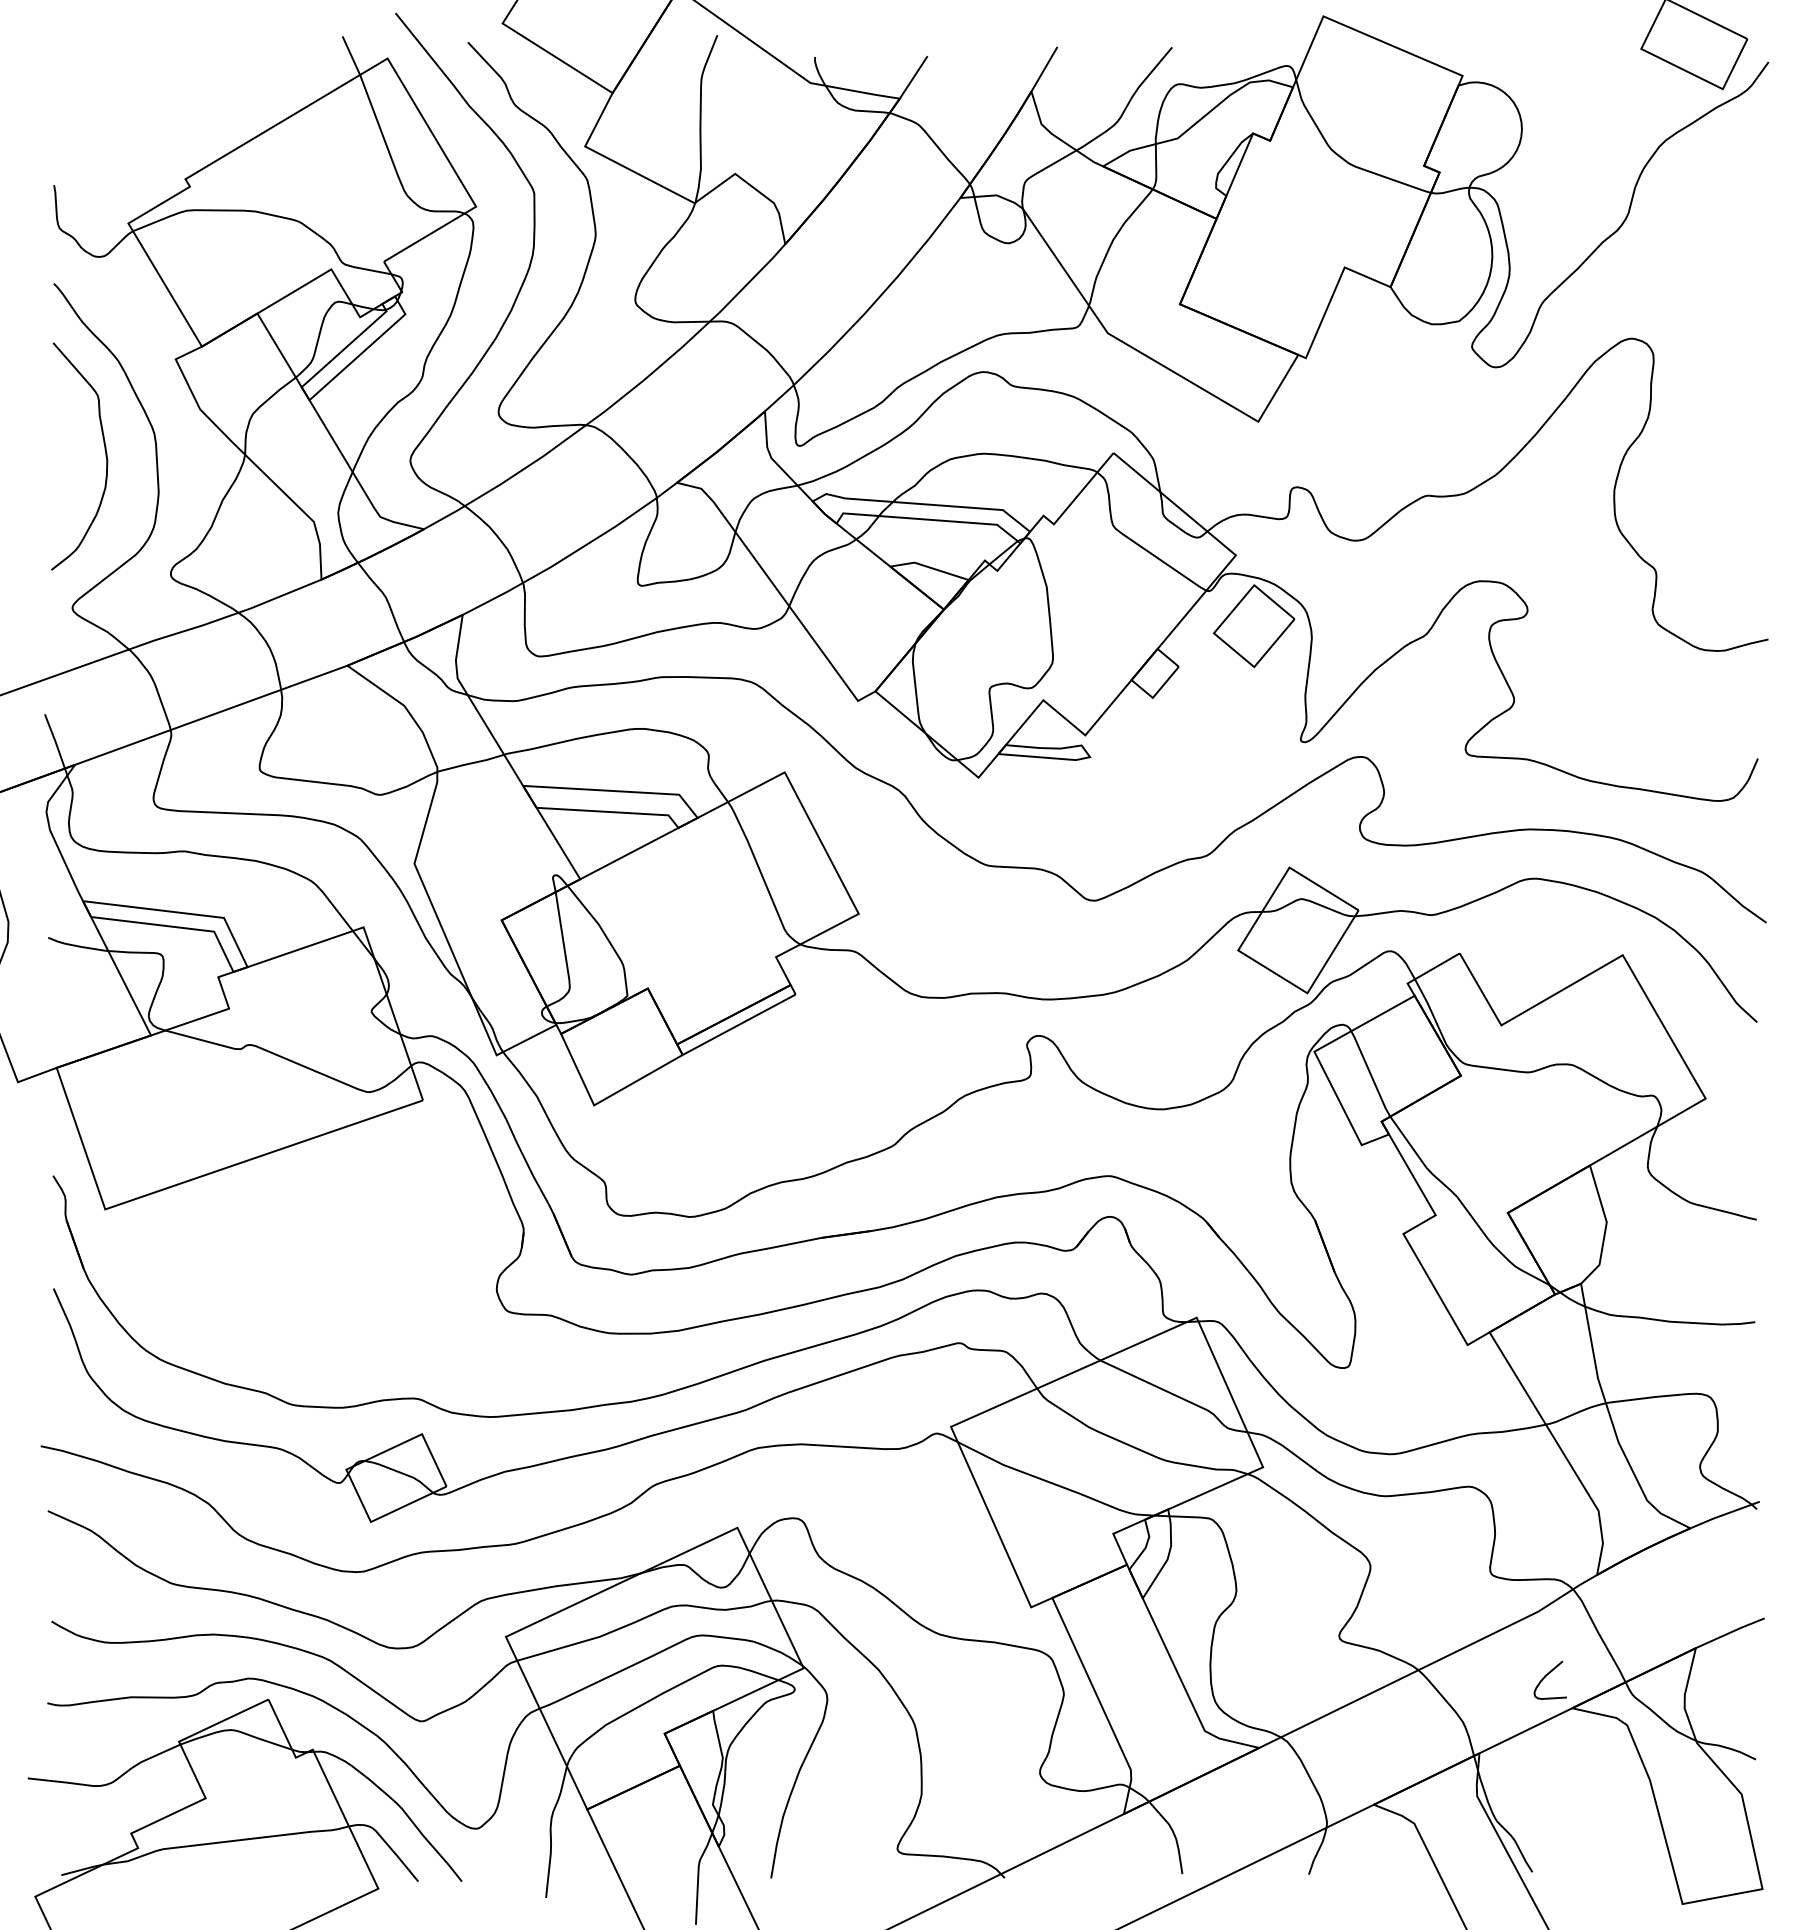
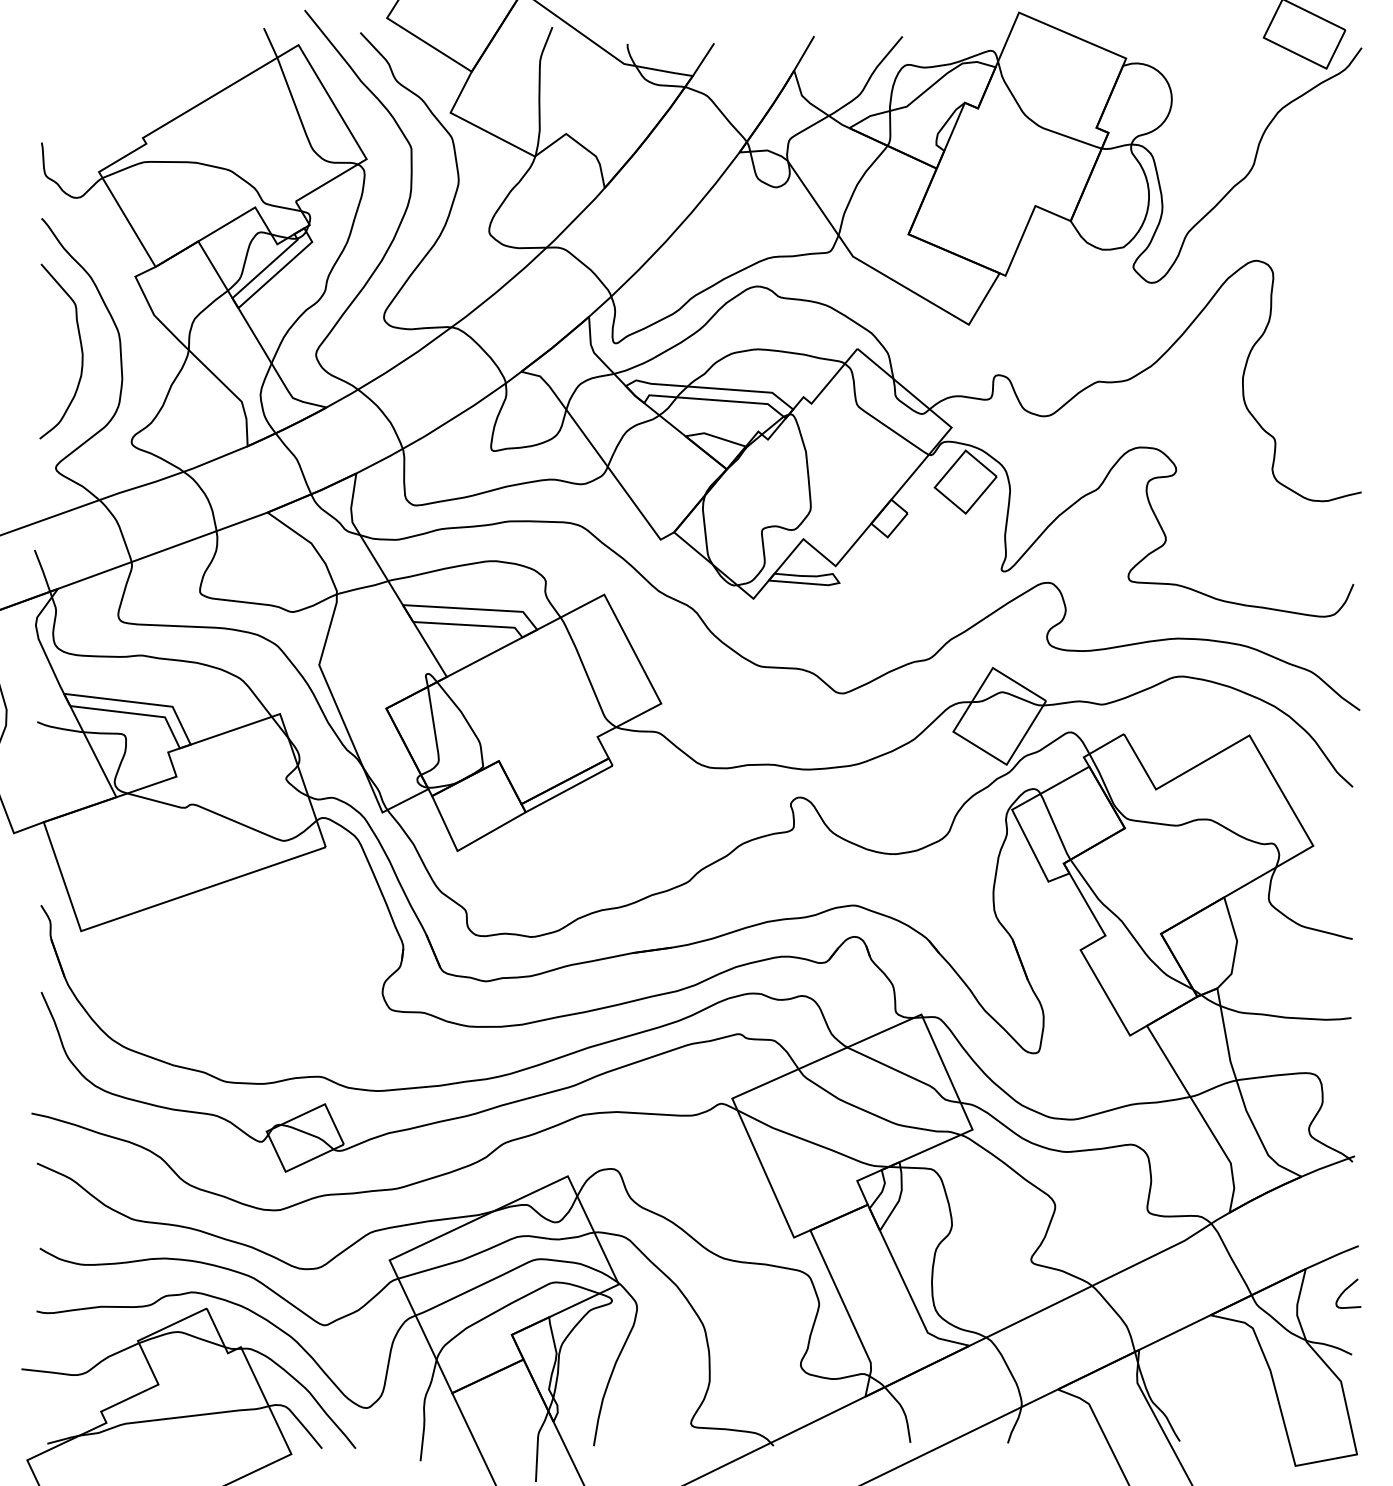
curve: (1546, 1676) -> (1345, 1290), moved

